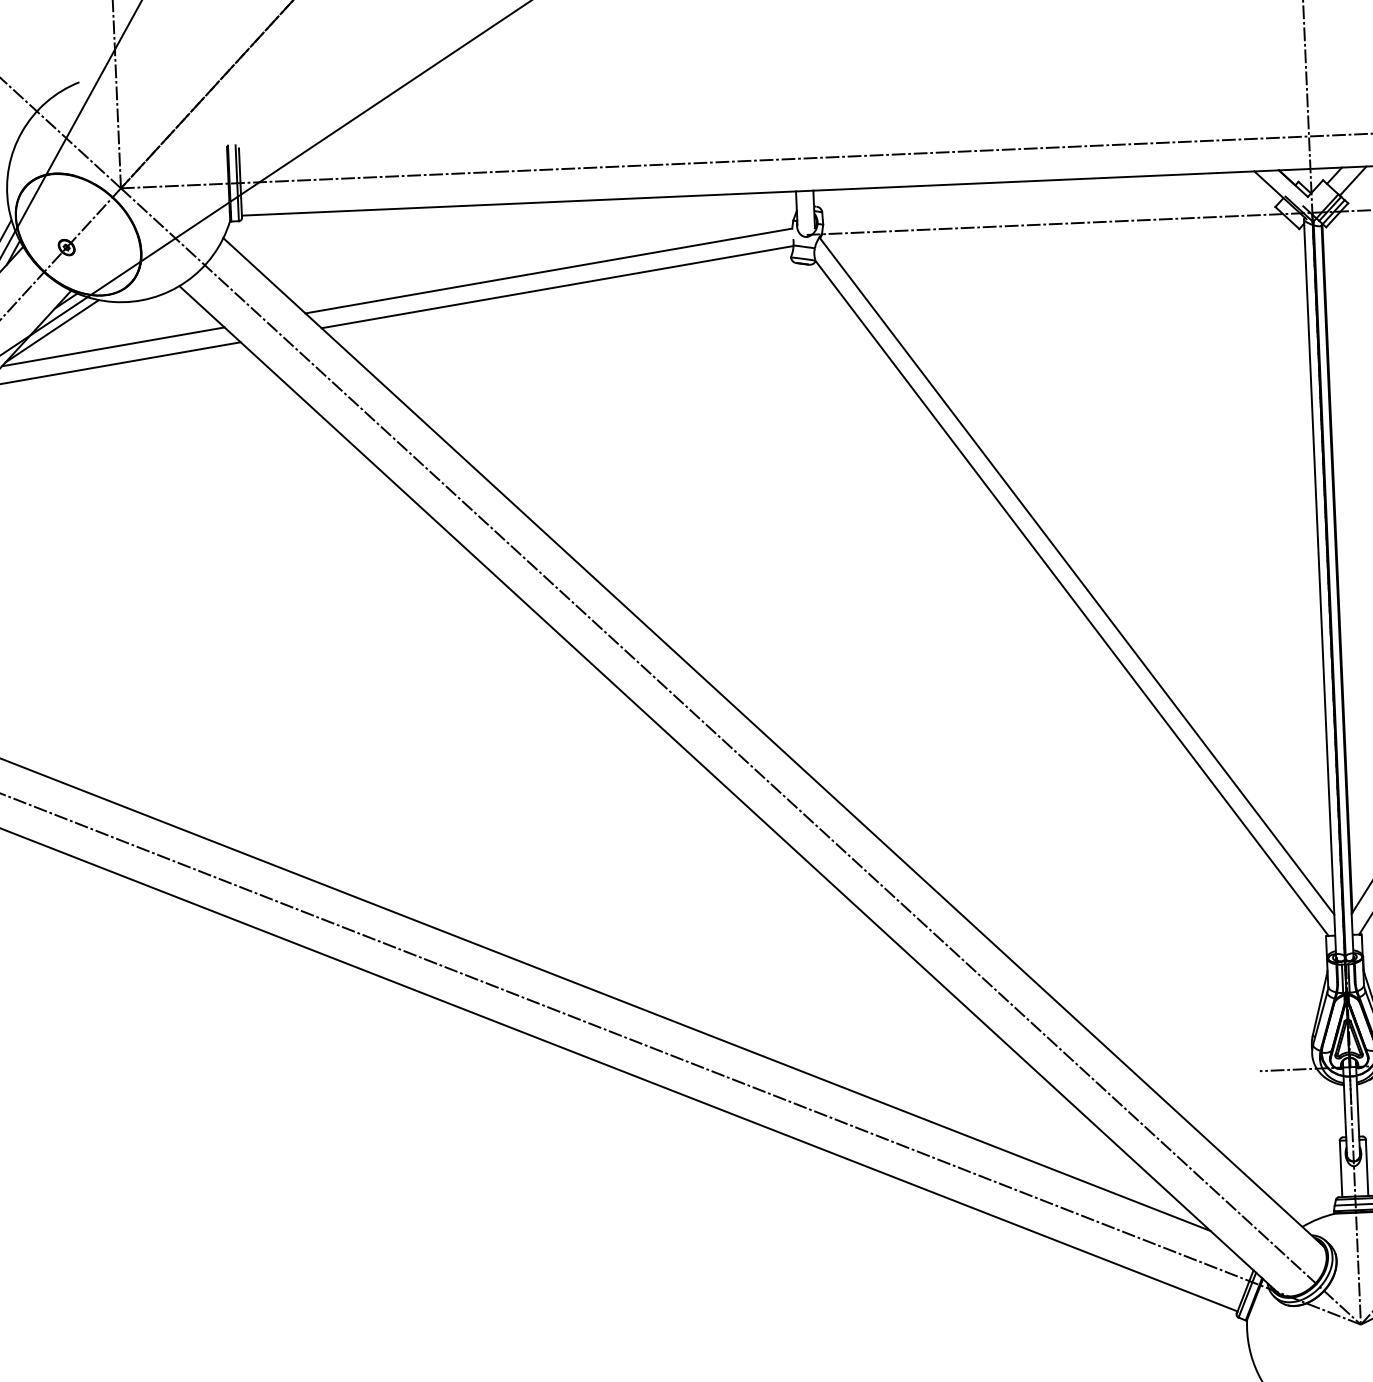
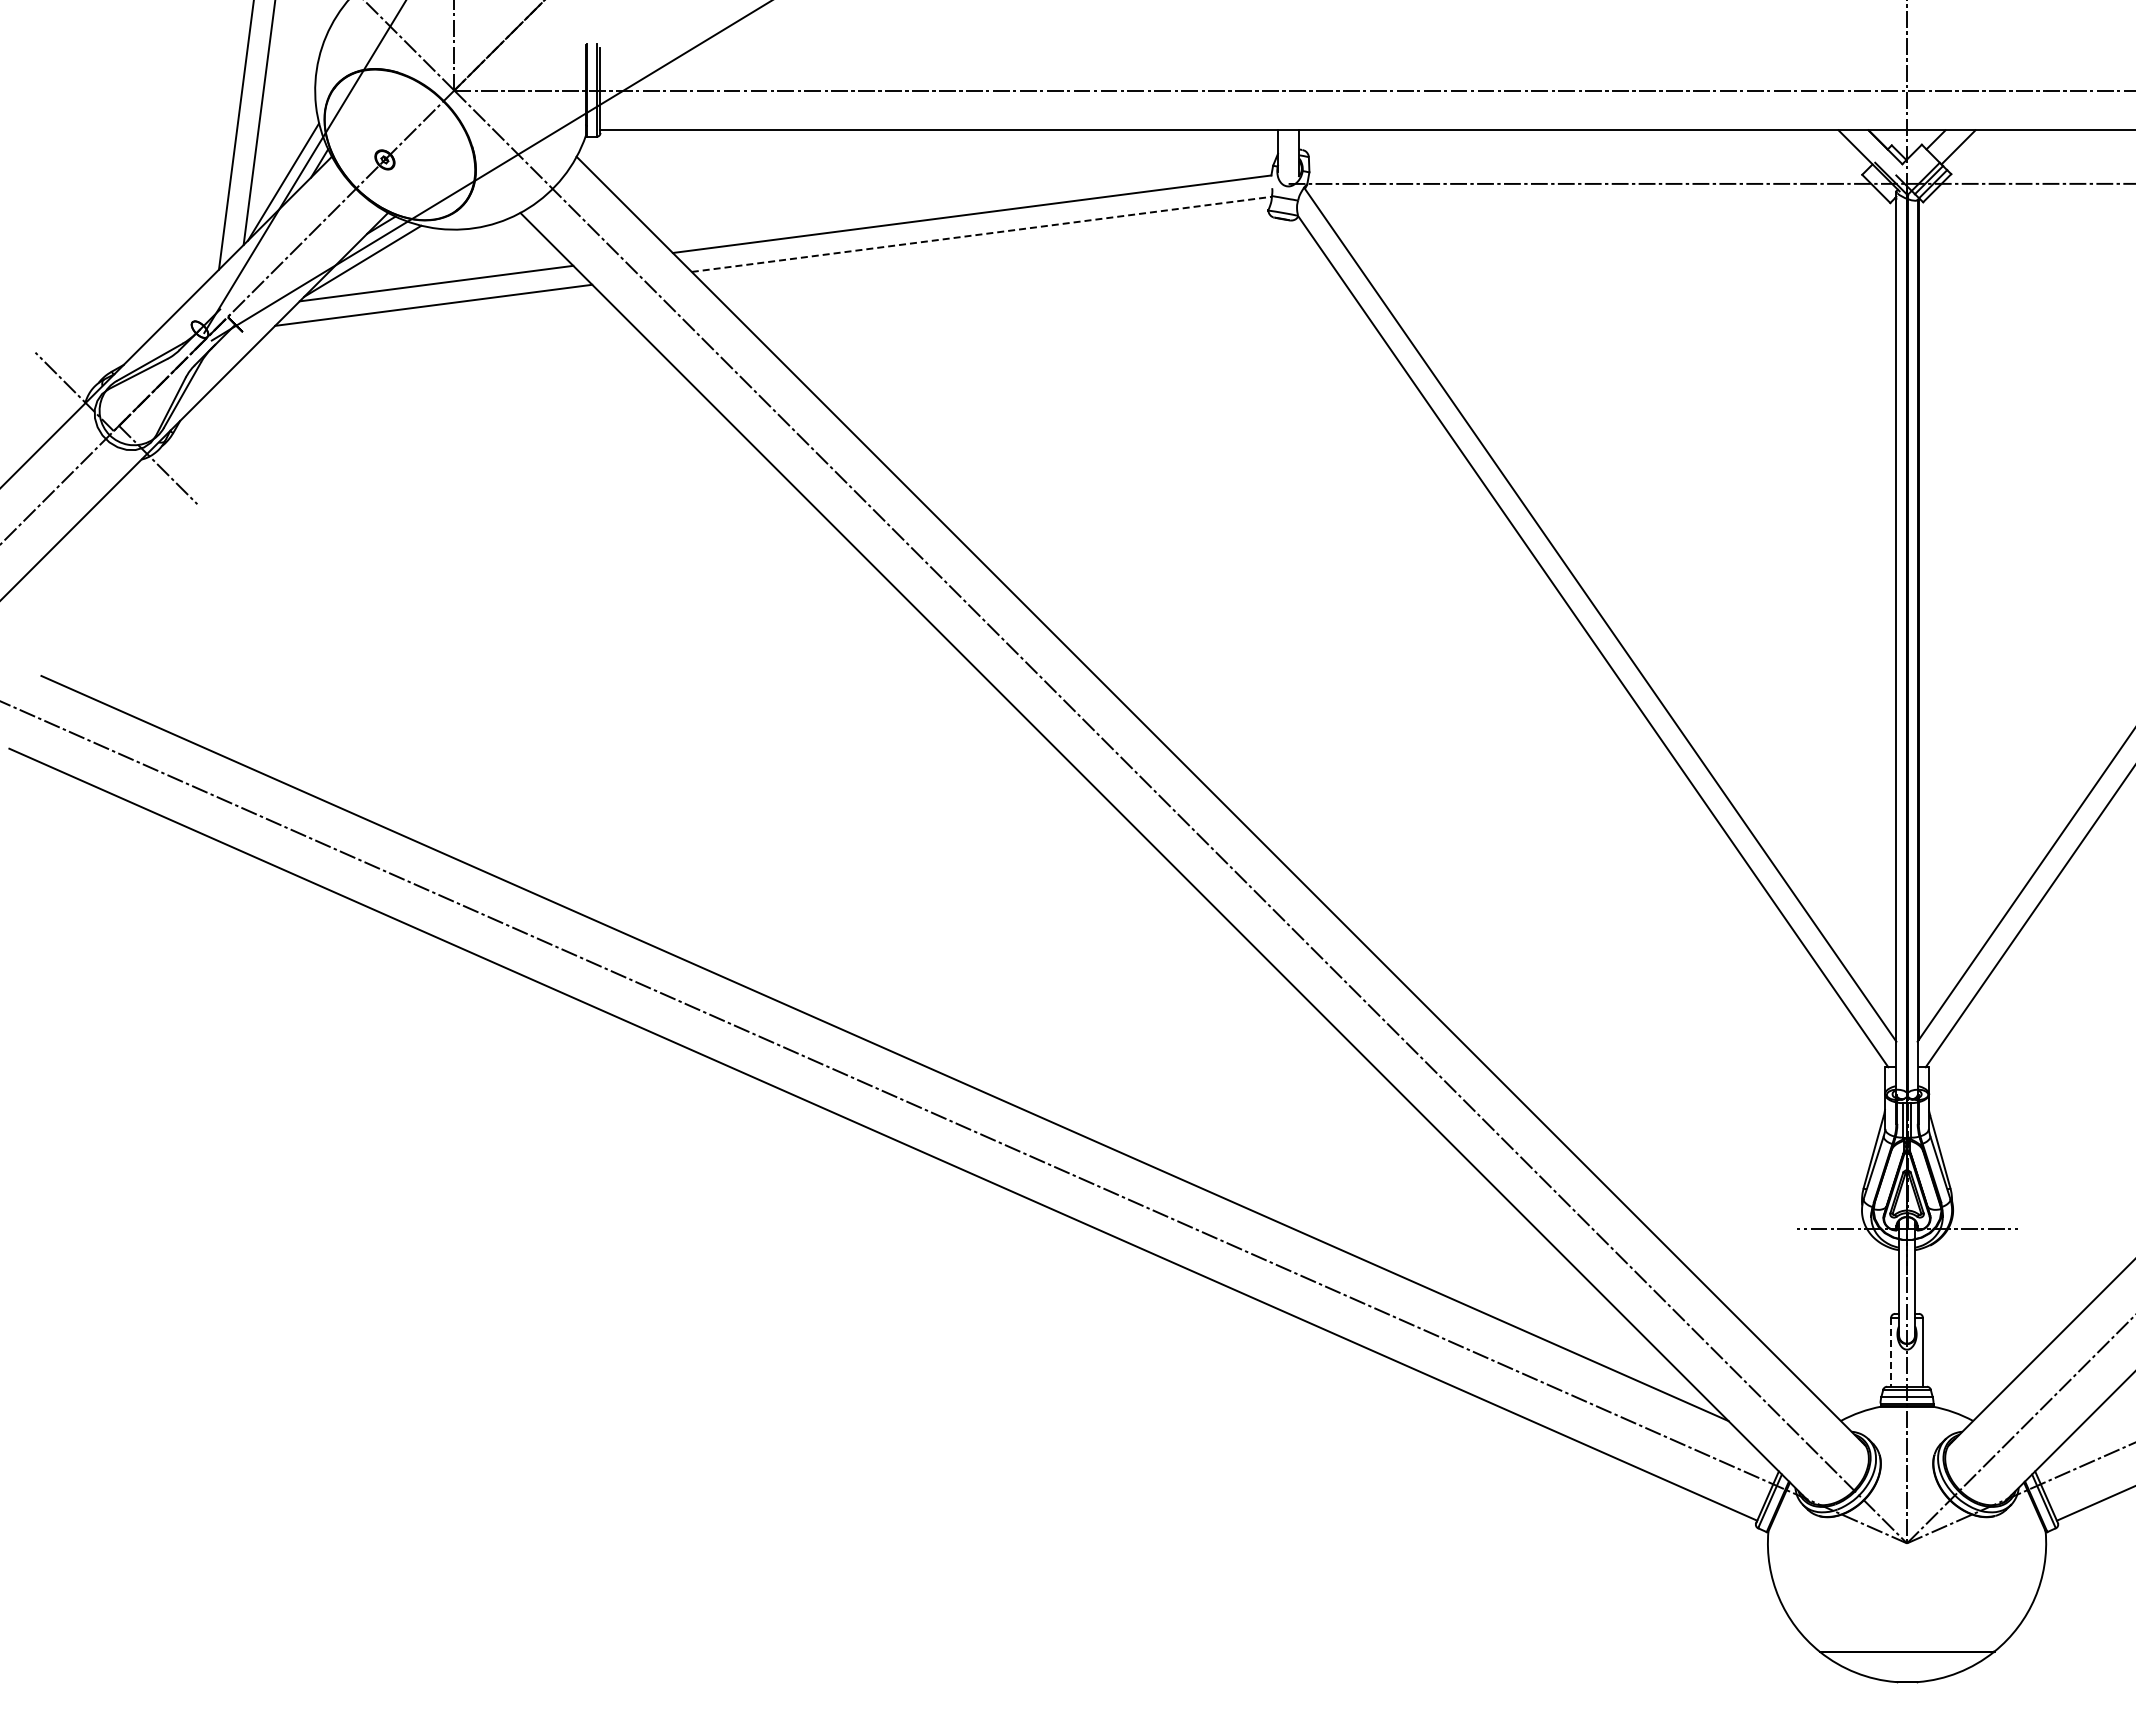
line: (558, 287) -> (982, 234), solid -> dashed
line: (1341, 1169) -> (1891, 1352), solid -> dashed

